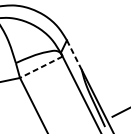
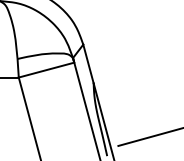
line: (74, 54) -> (88, 63), dashed -> solid
line: (41, 67) -> (46, 70), dashed -> solid

